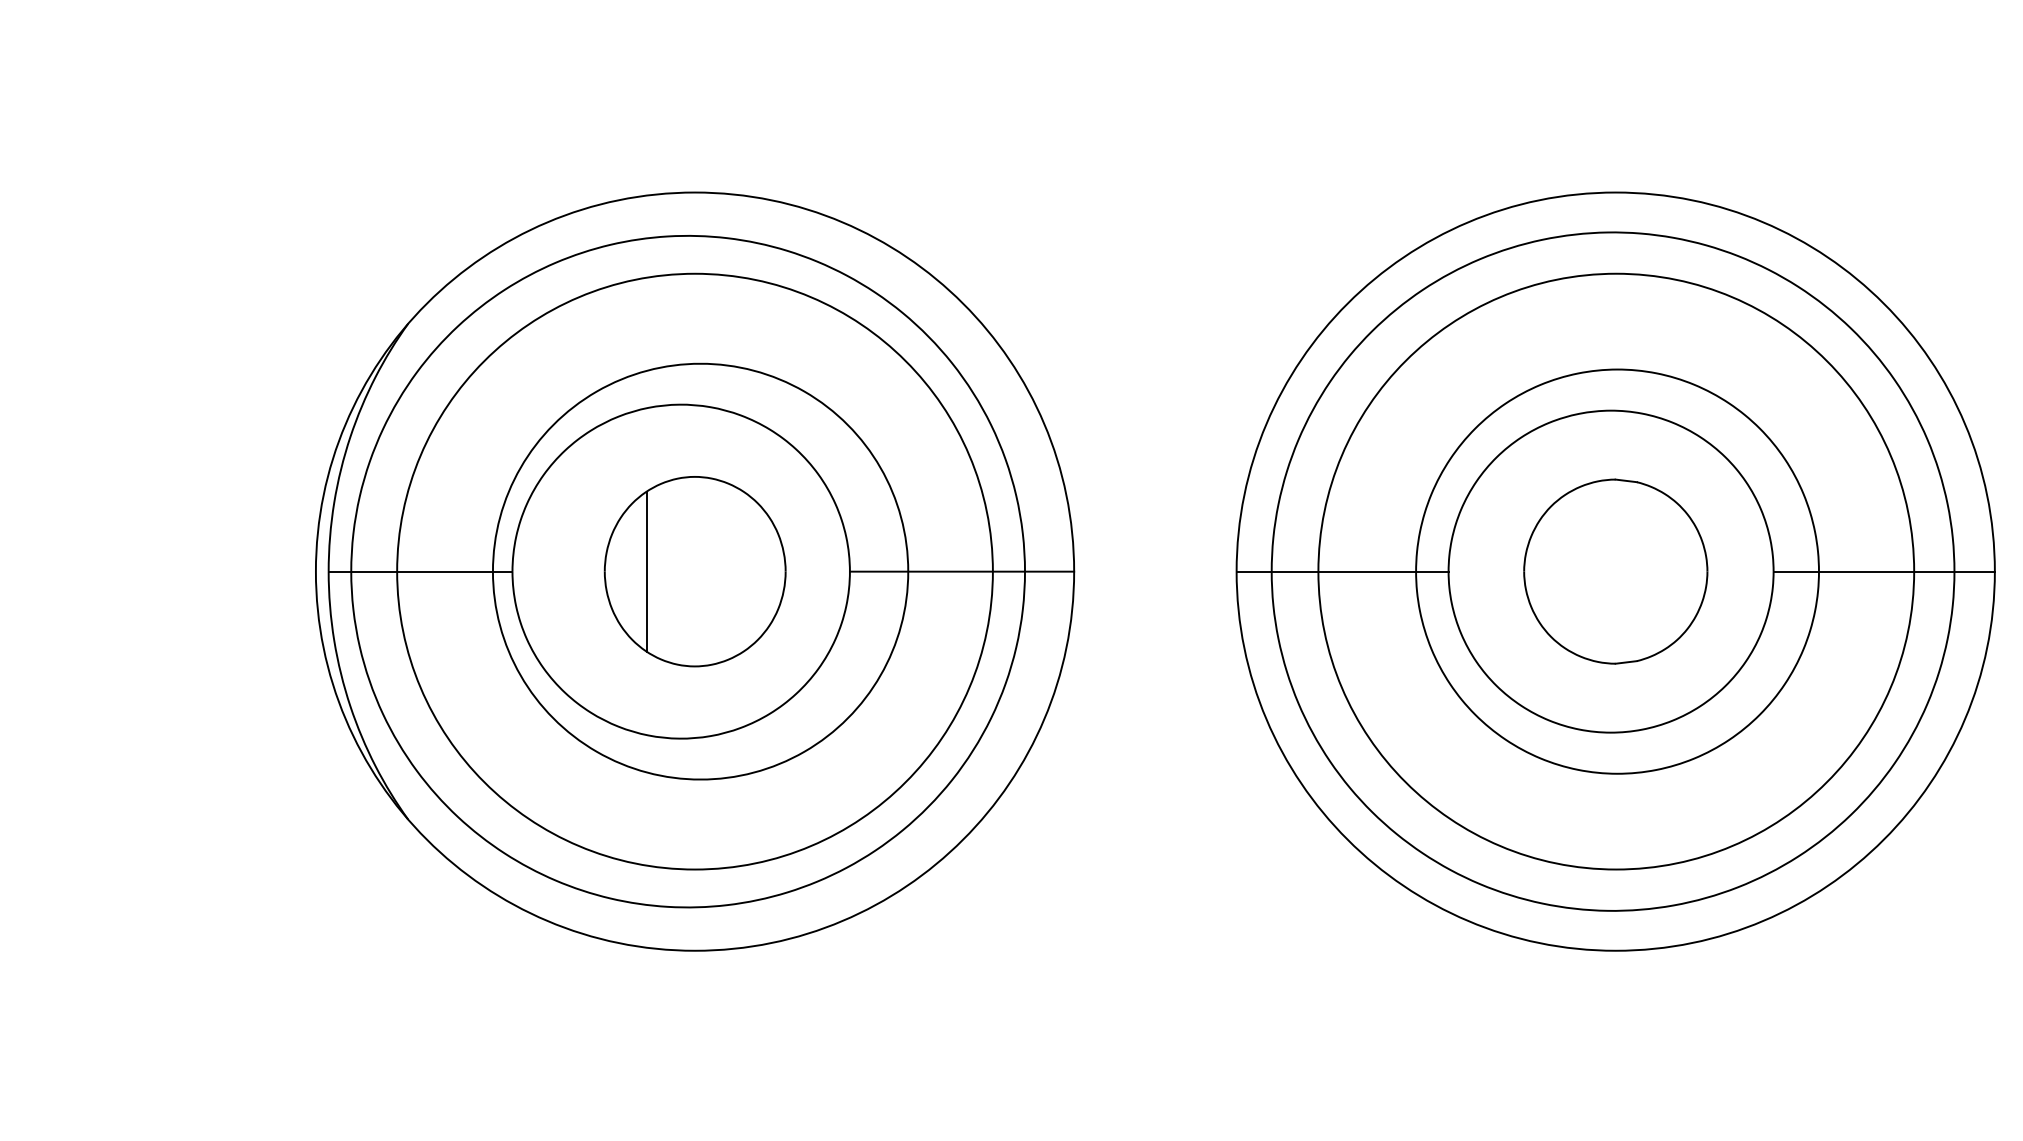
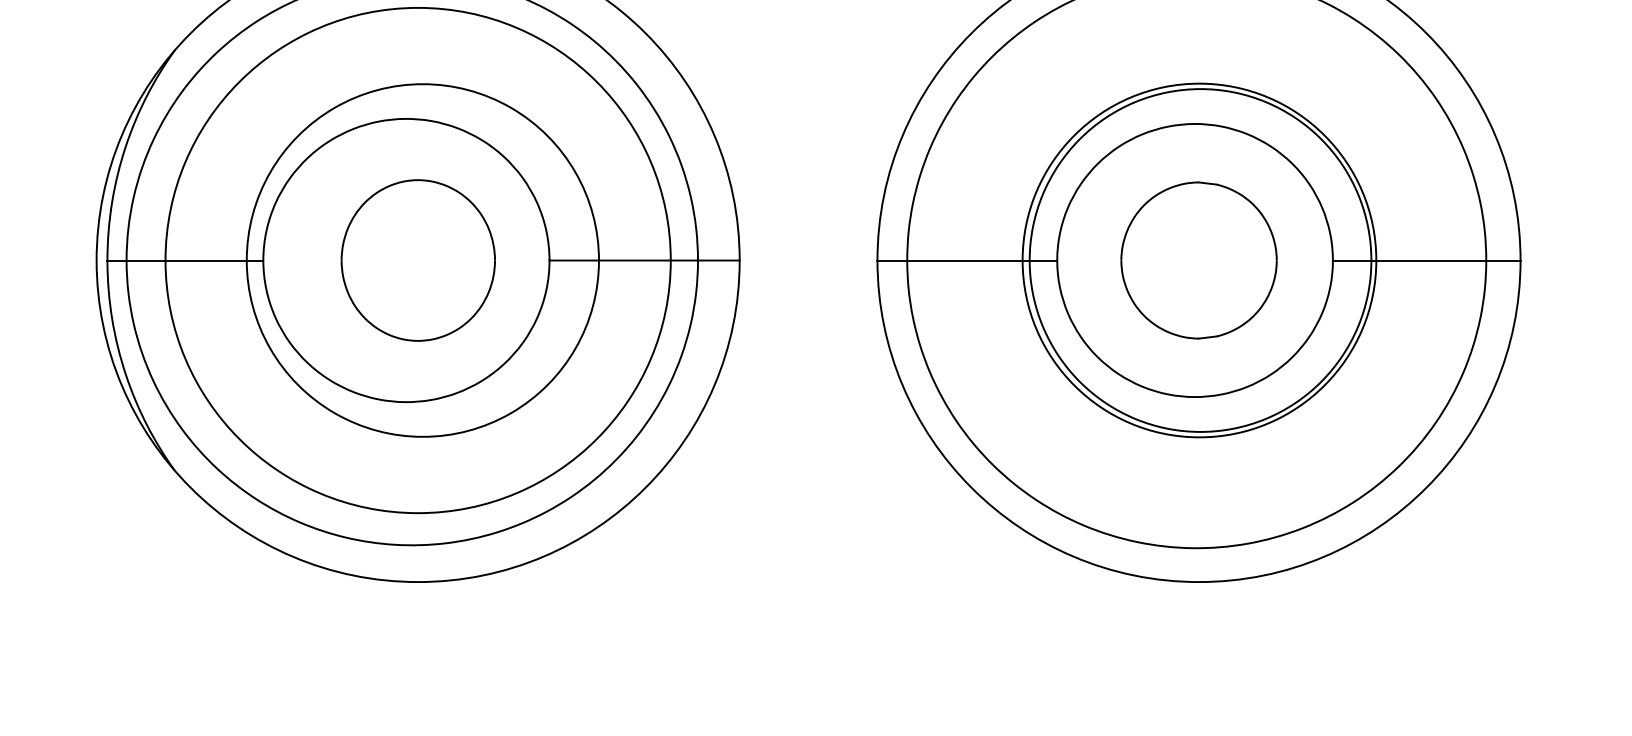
line: (646, 571) -> (376, 260), removed
circle: (1616, 571) -> (1199, 260), size x0.7

